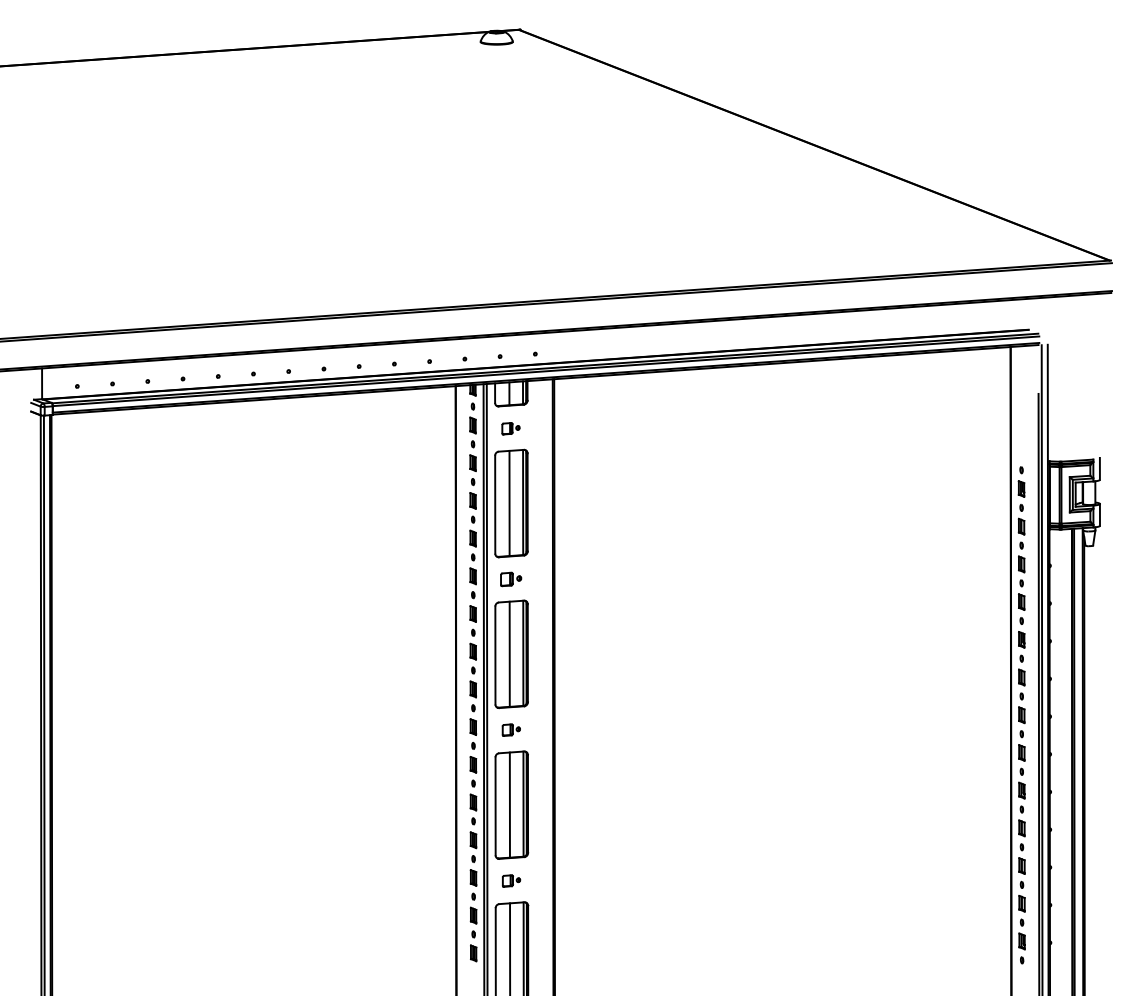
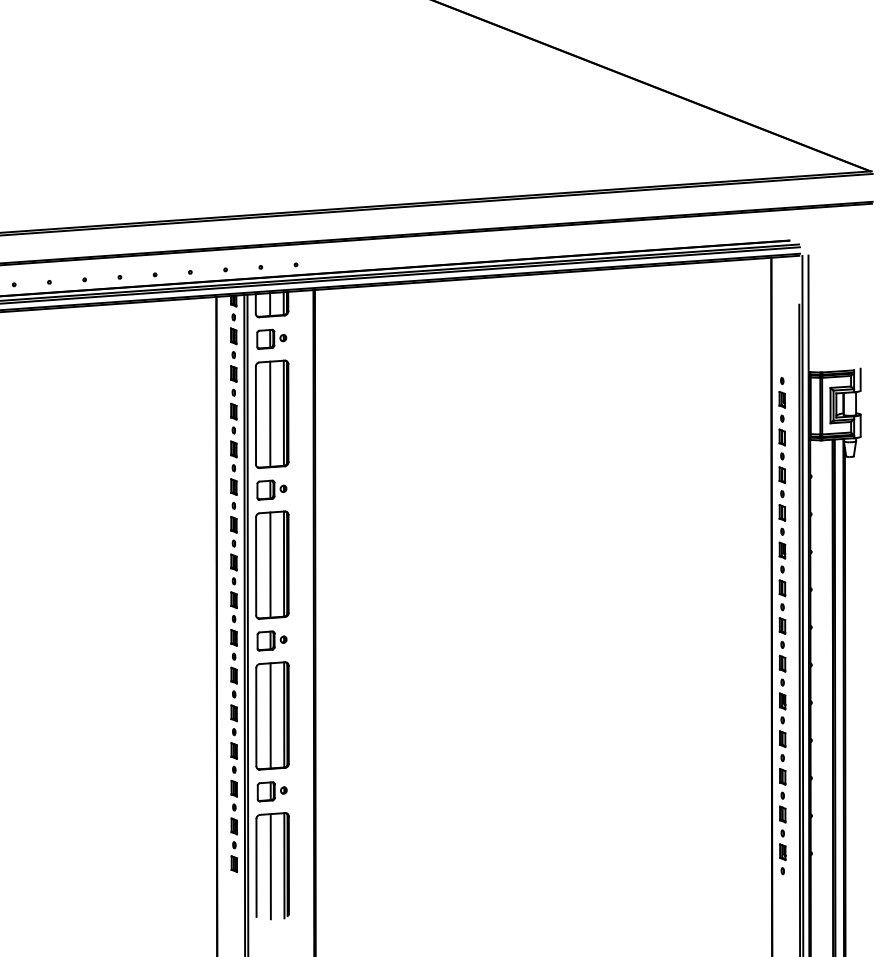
part: (510, 428) -> (271, 339), size x1.67
part: (510, 579) -> (271, 490), size x1.43
part: (511, 729) -> (272, 640), size x1.67
part: (511, 880) -> (272, 791), size x1.67

